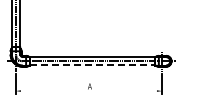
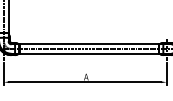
line: (92, 65) -> (89, 53), dashed -> solid
line: (88, 91) -> (84, 82), added

